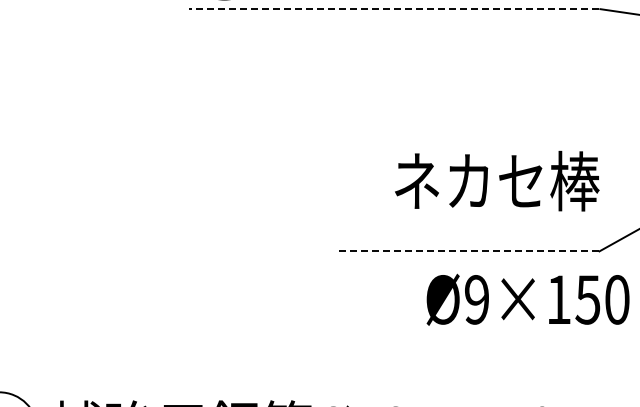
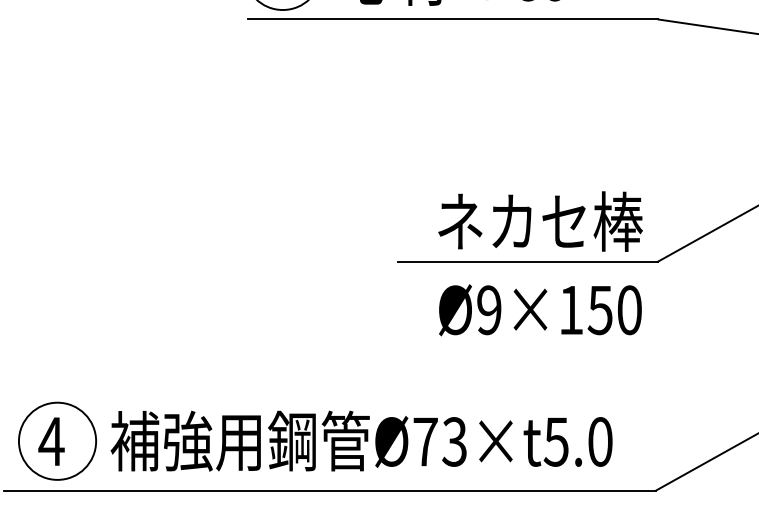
line: (394, 9) -> (452, 19), dashed -> solid
text: (497, 181) -> (540, 221), moved
line: (469, 251) -> (527, 261), dashed -> solid
text: (528, 300) -> (540, 310), moved

